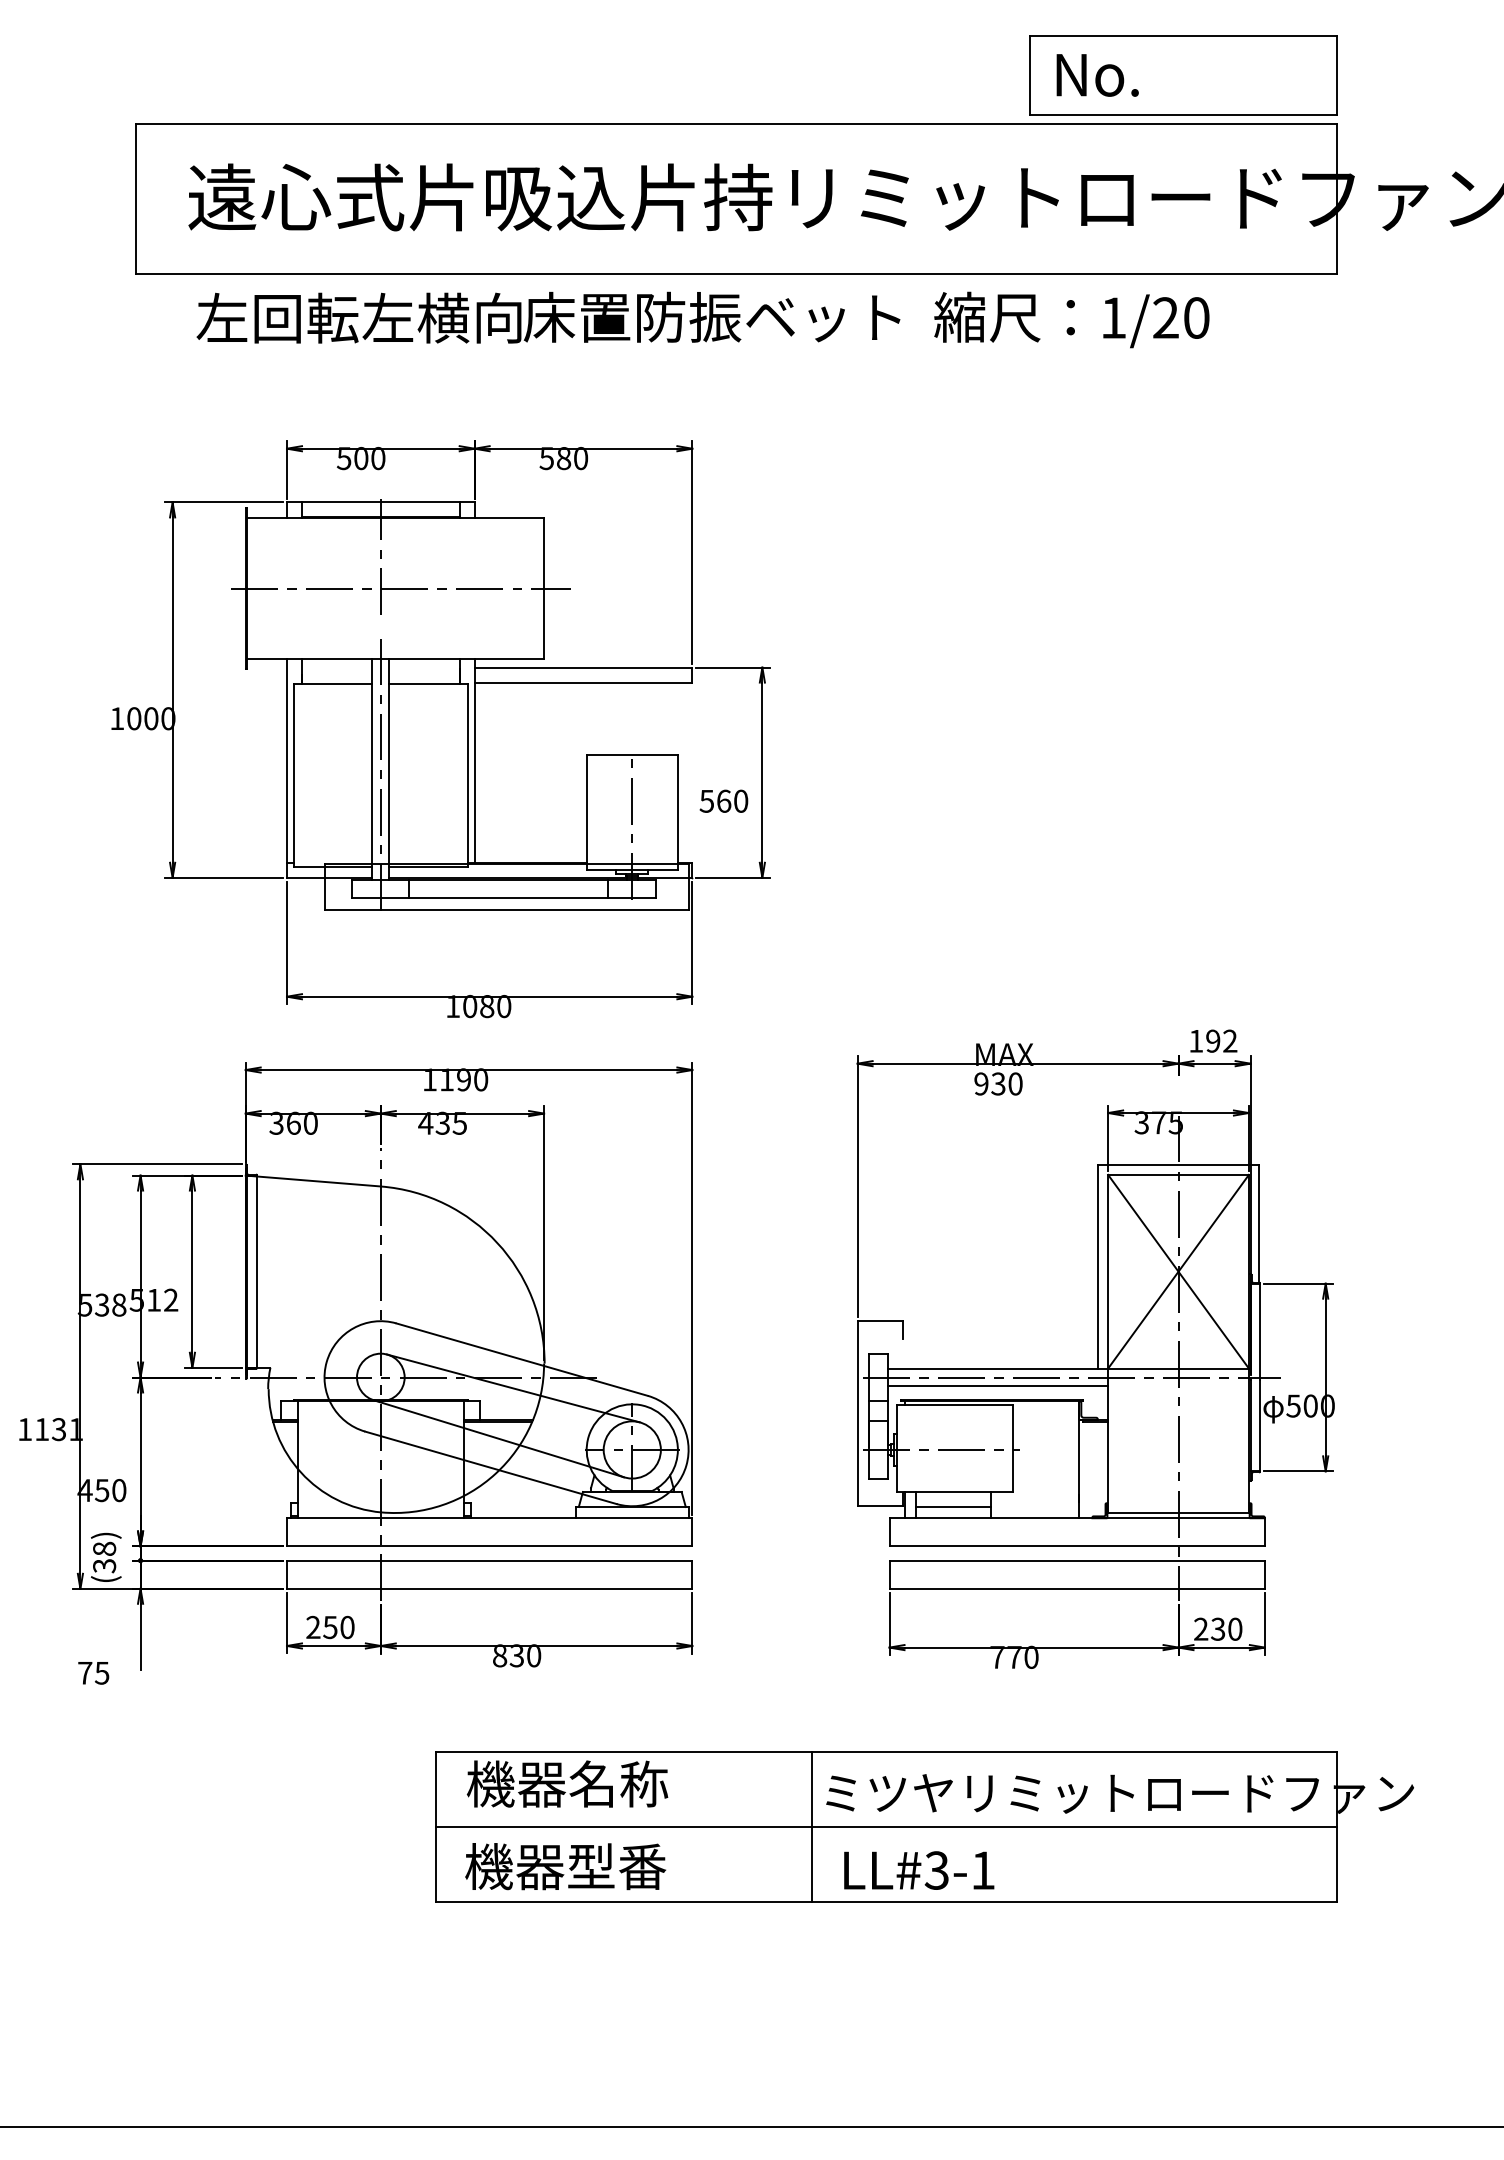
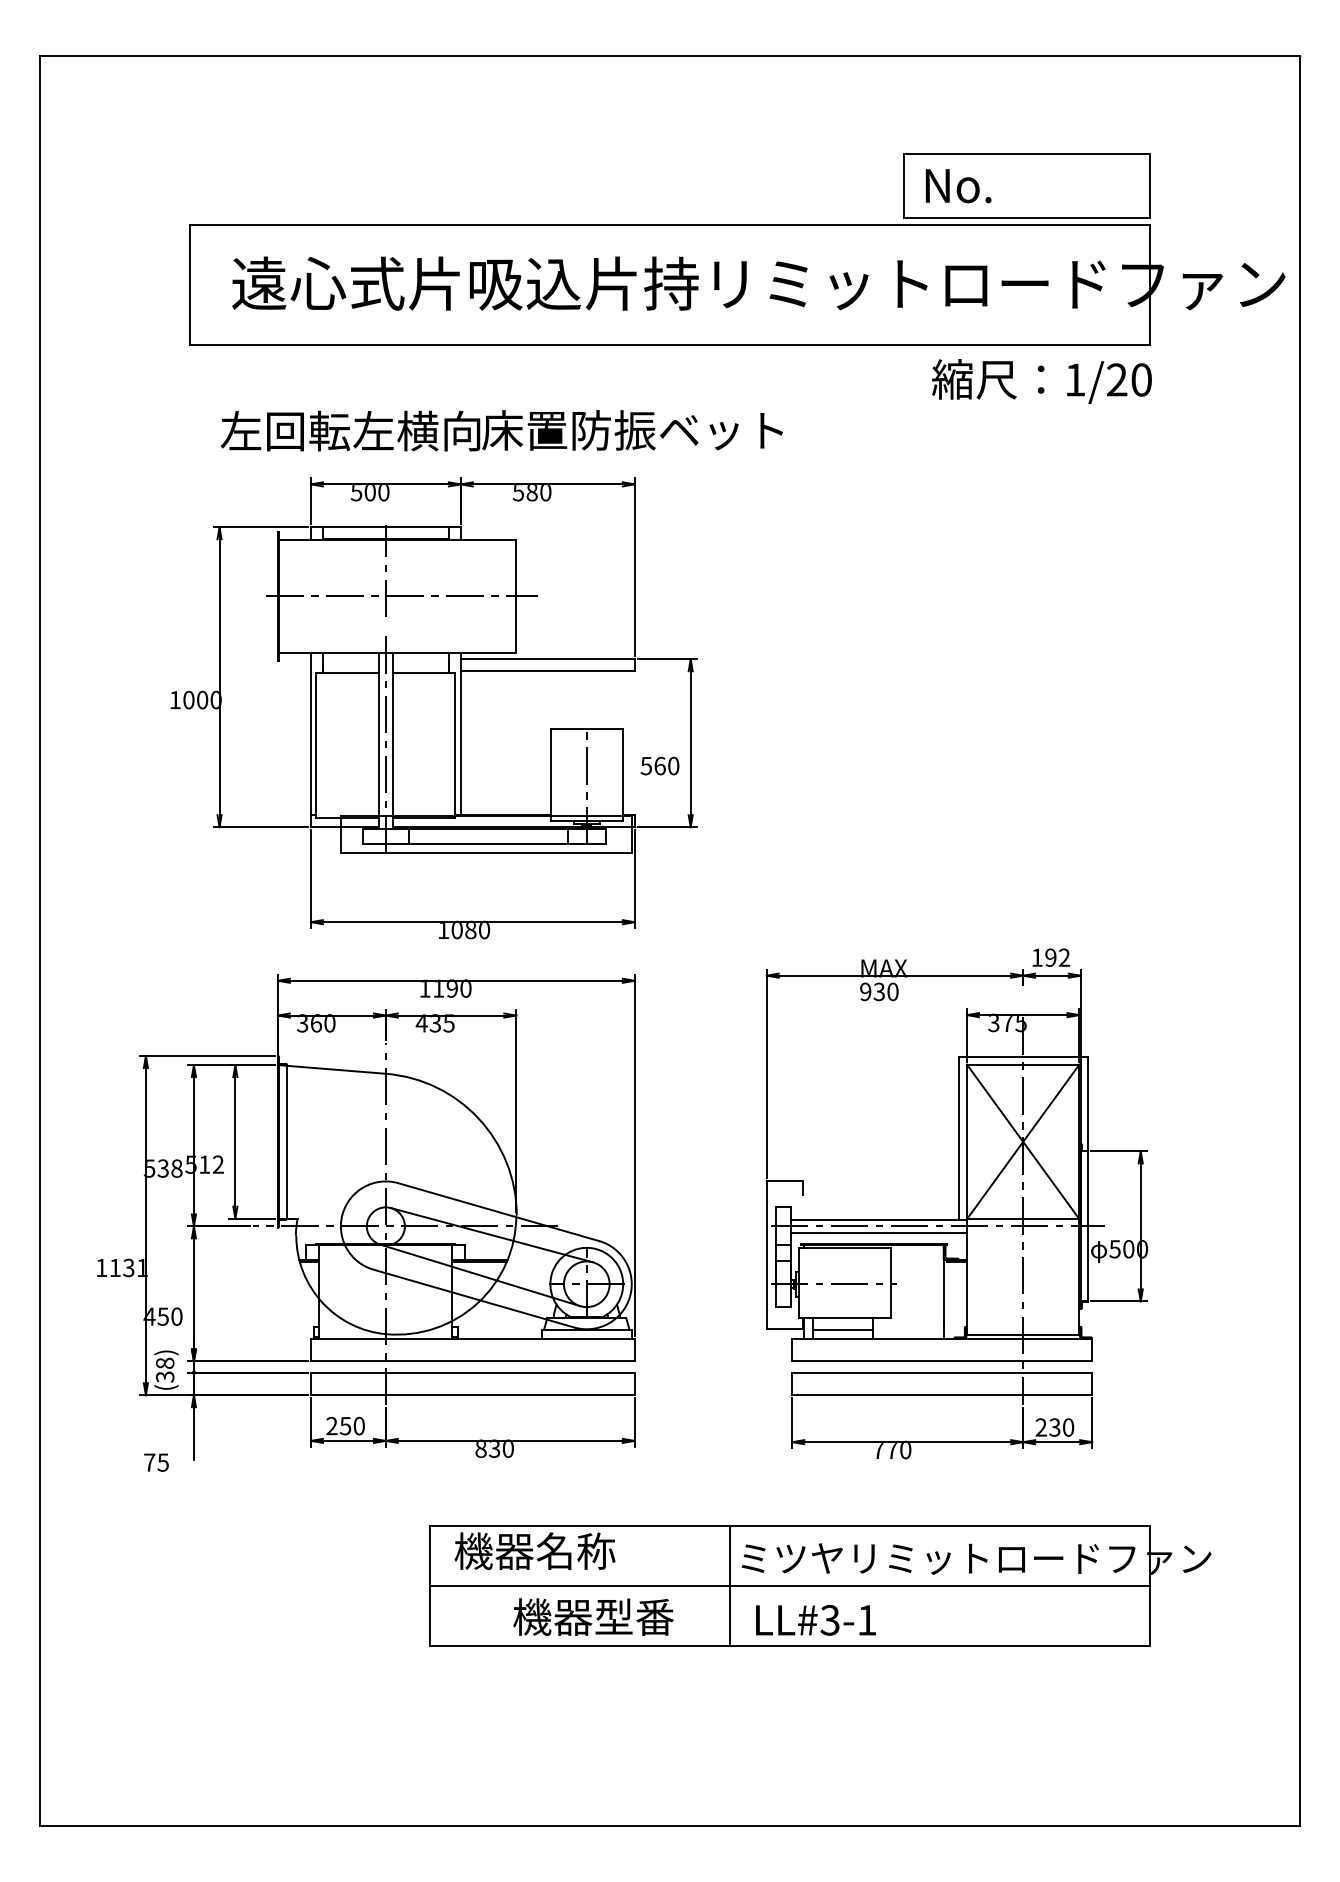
text: (548, 317) -> (501, 430), moved
text: (1071, 319) -> (1041, 381), moved
text: (565, 1865) -> (593, 1616), moved

